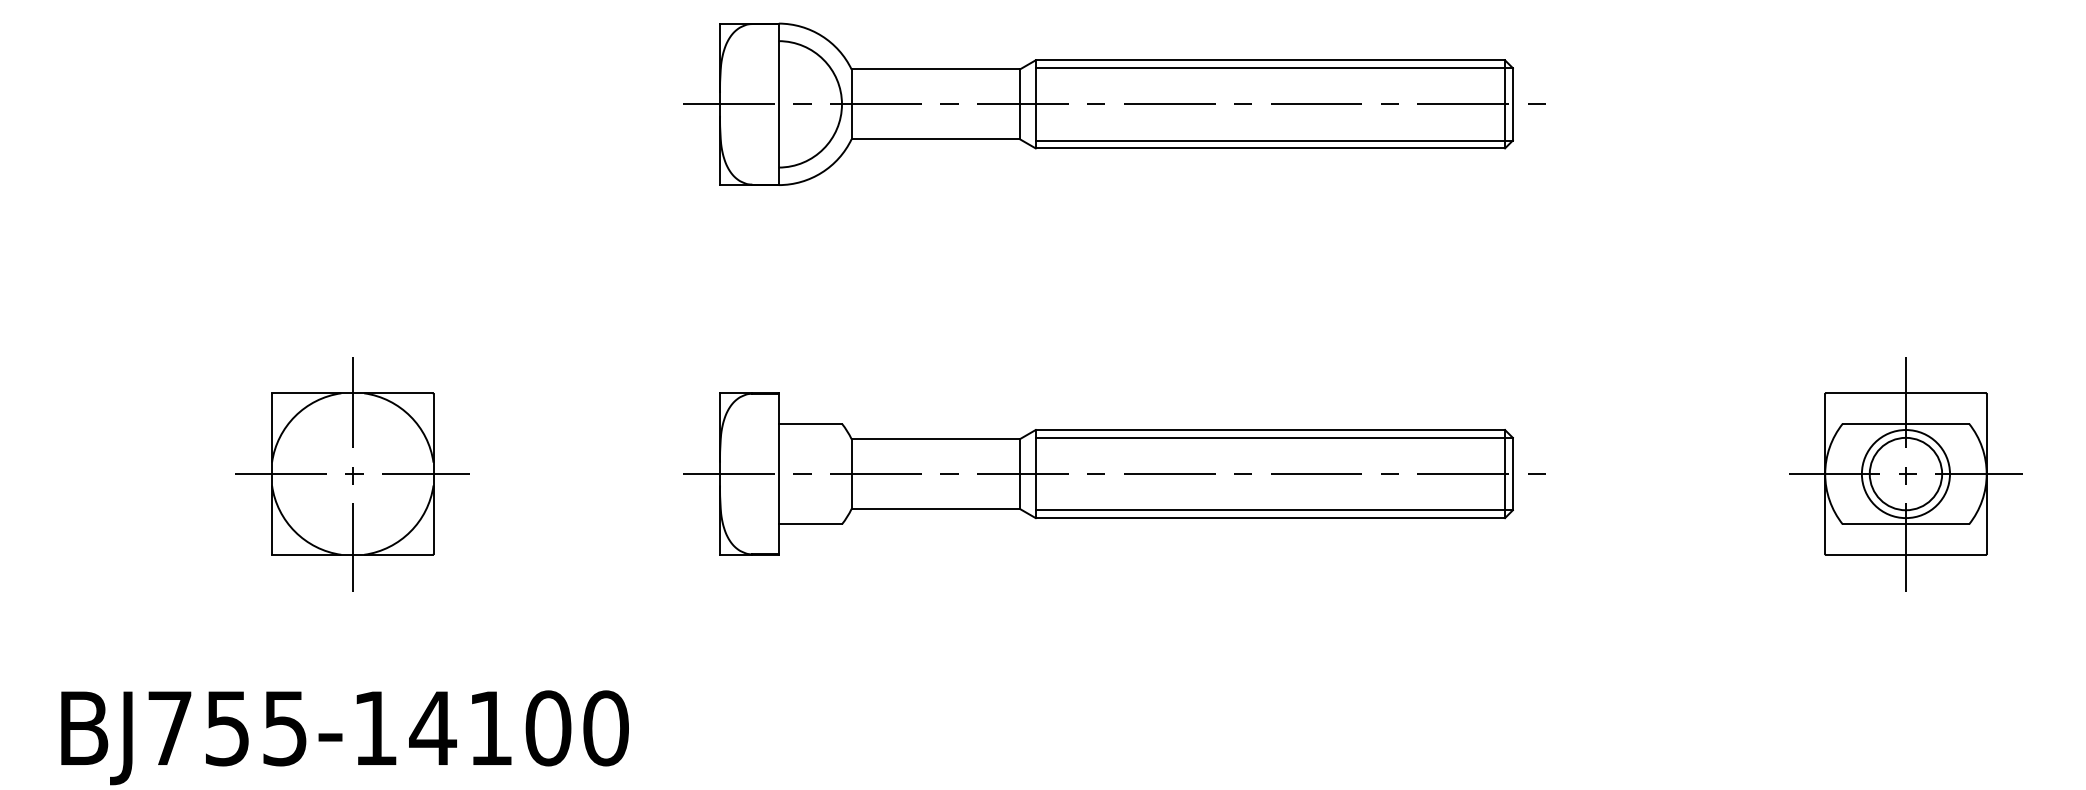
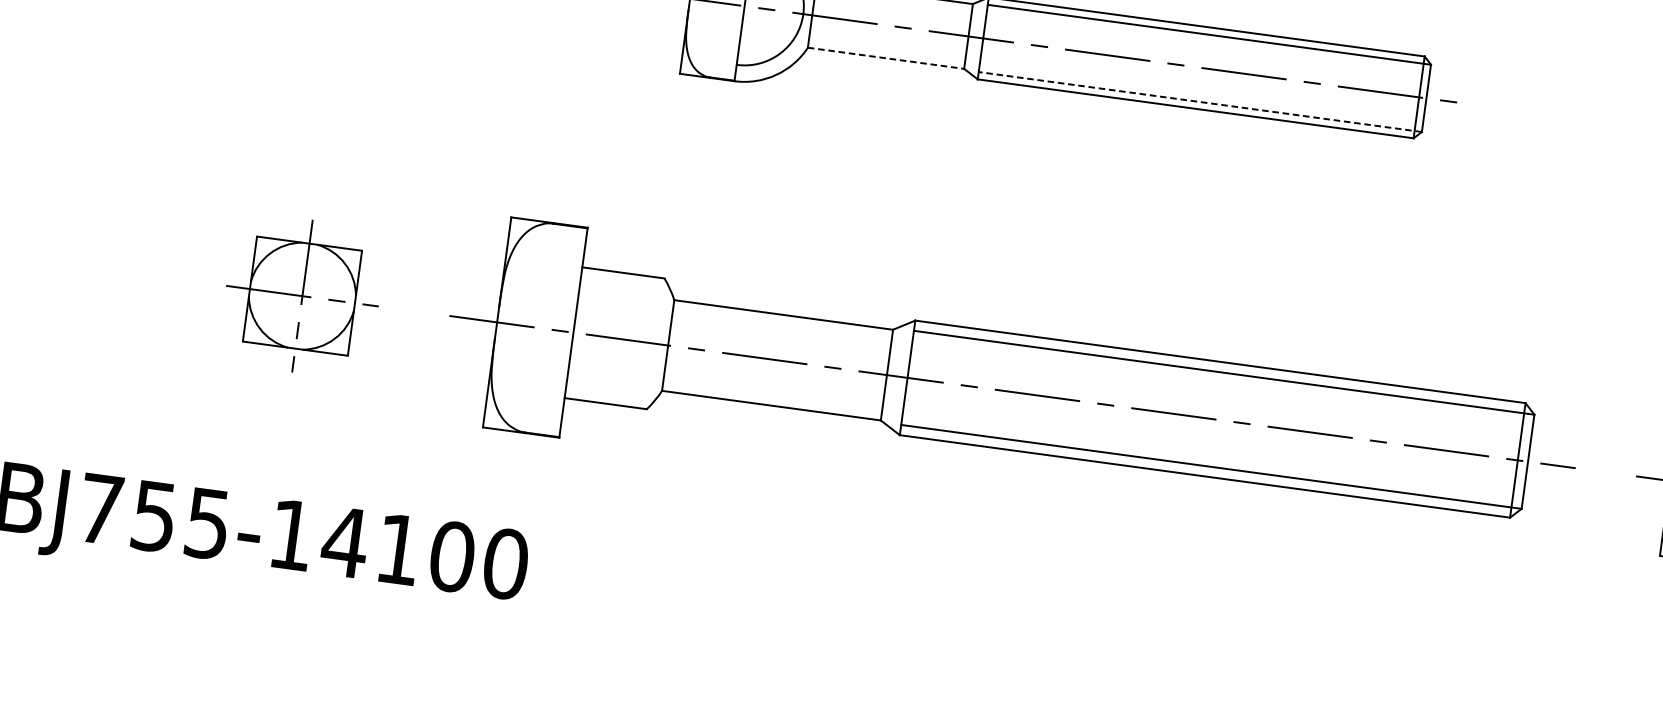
line: (936, 139) -> (886, 58), solid -> dashed
line: (1274, 140) -> (1200, 102), solid -> dashed
part: (1114, 473) -> (1010, 391), size x1.4
part: (352, 474) -> (302, 296), size x0.7

